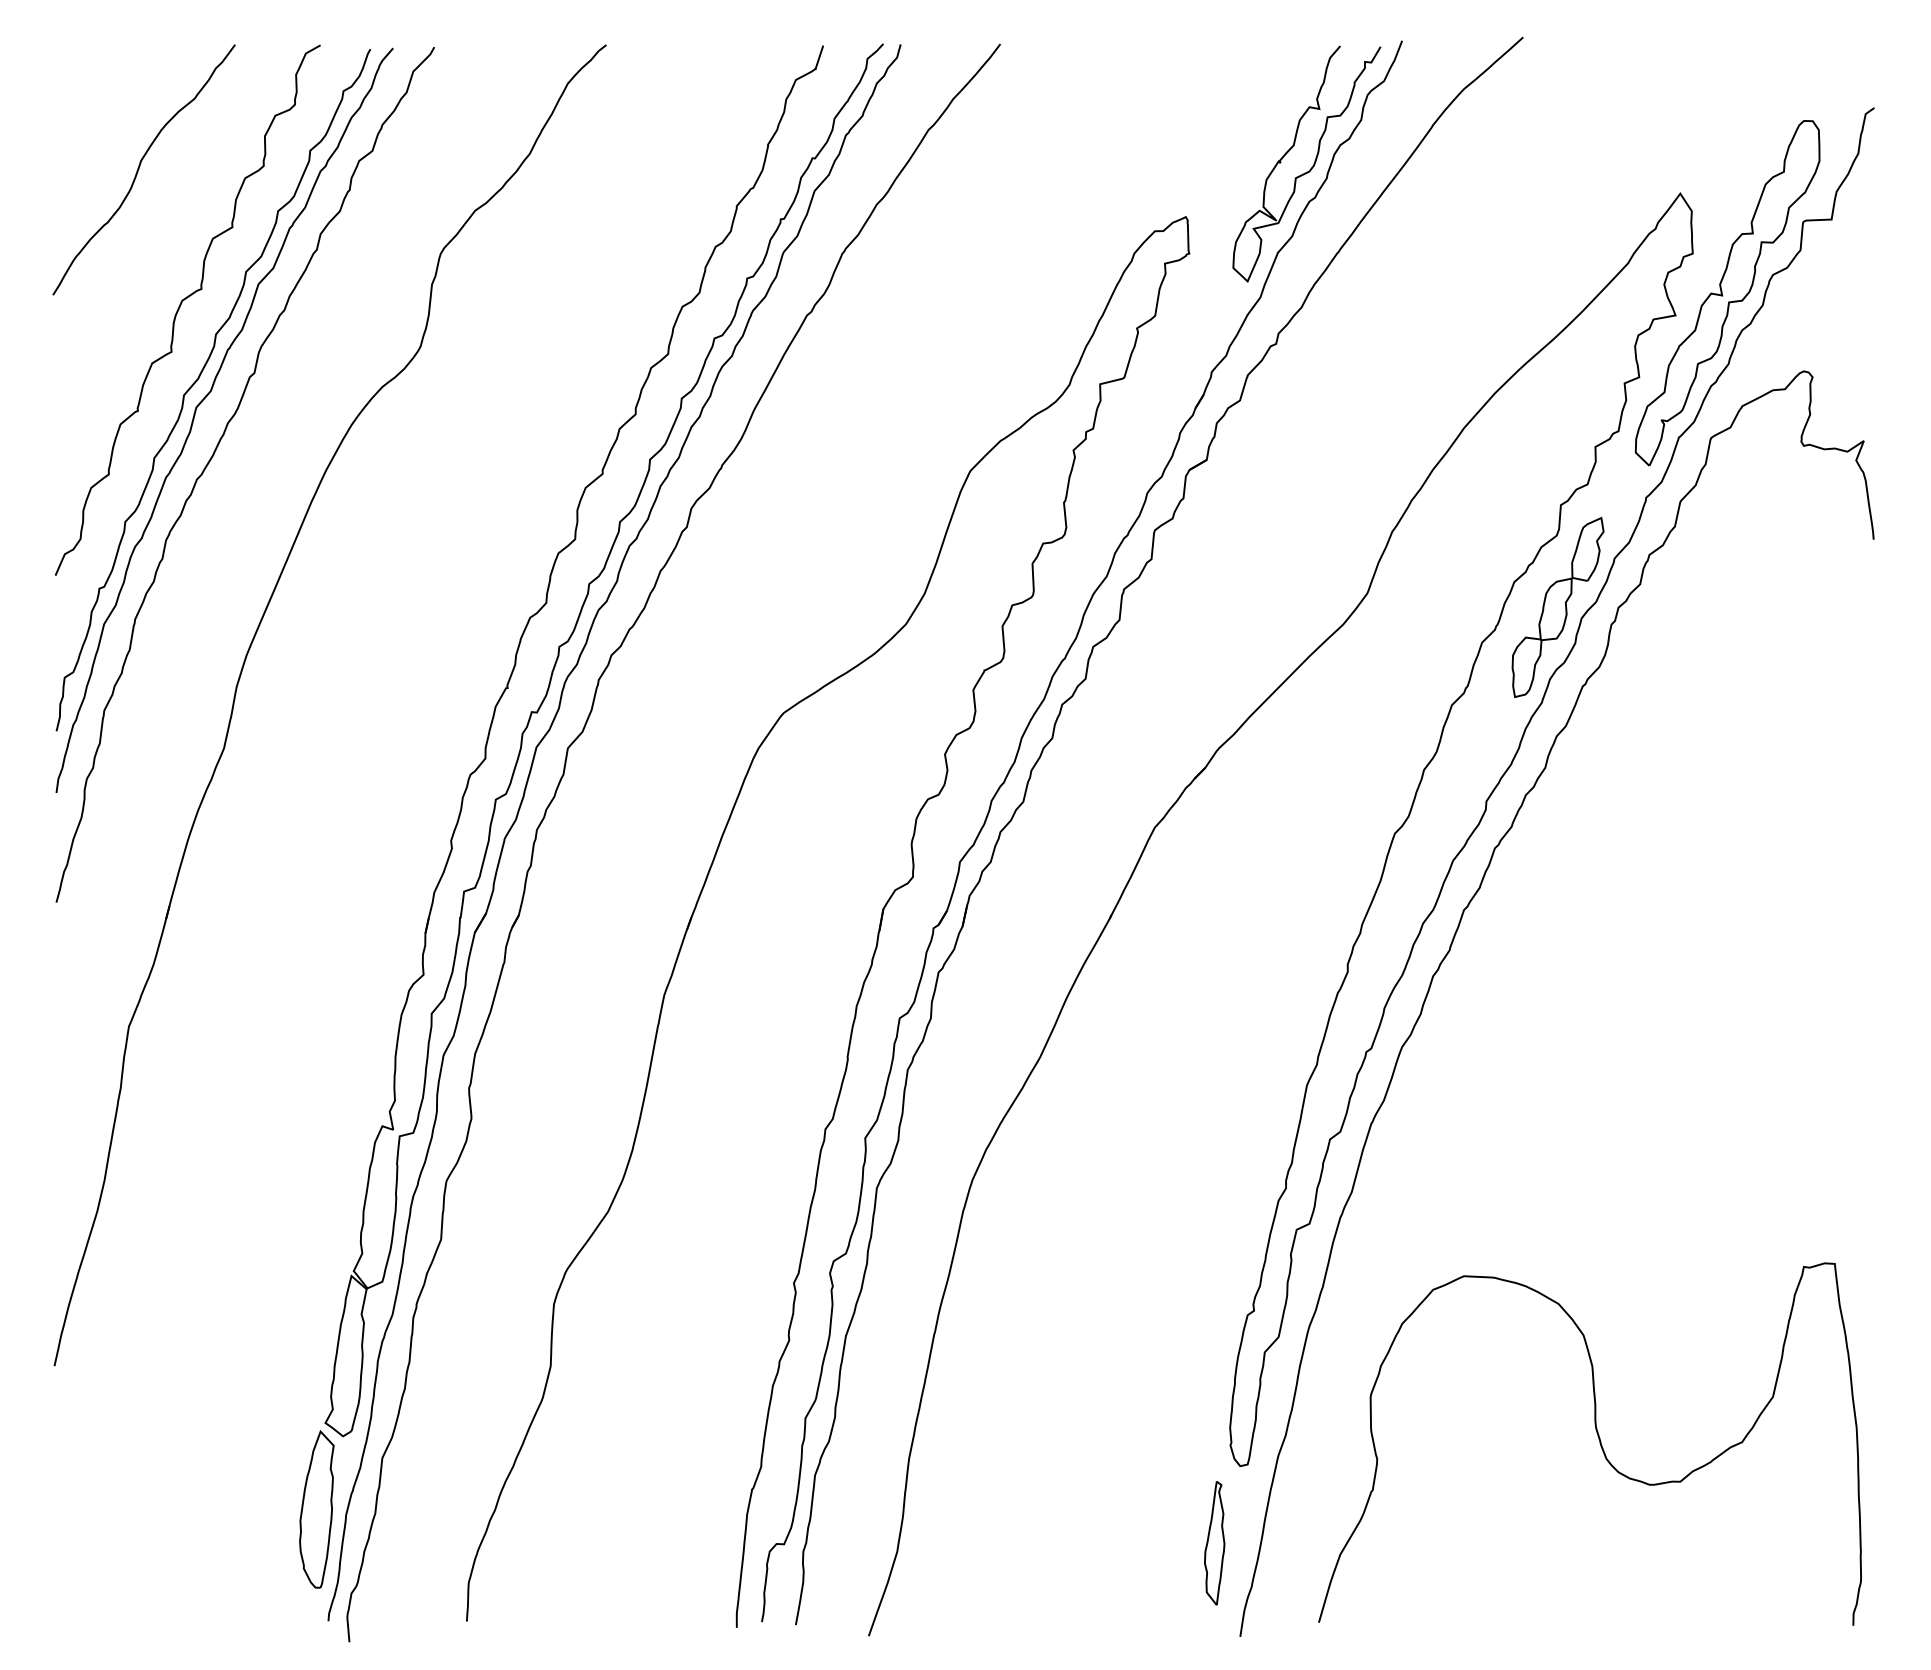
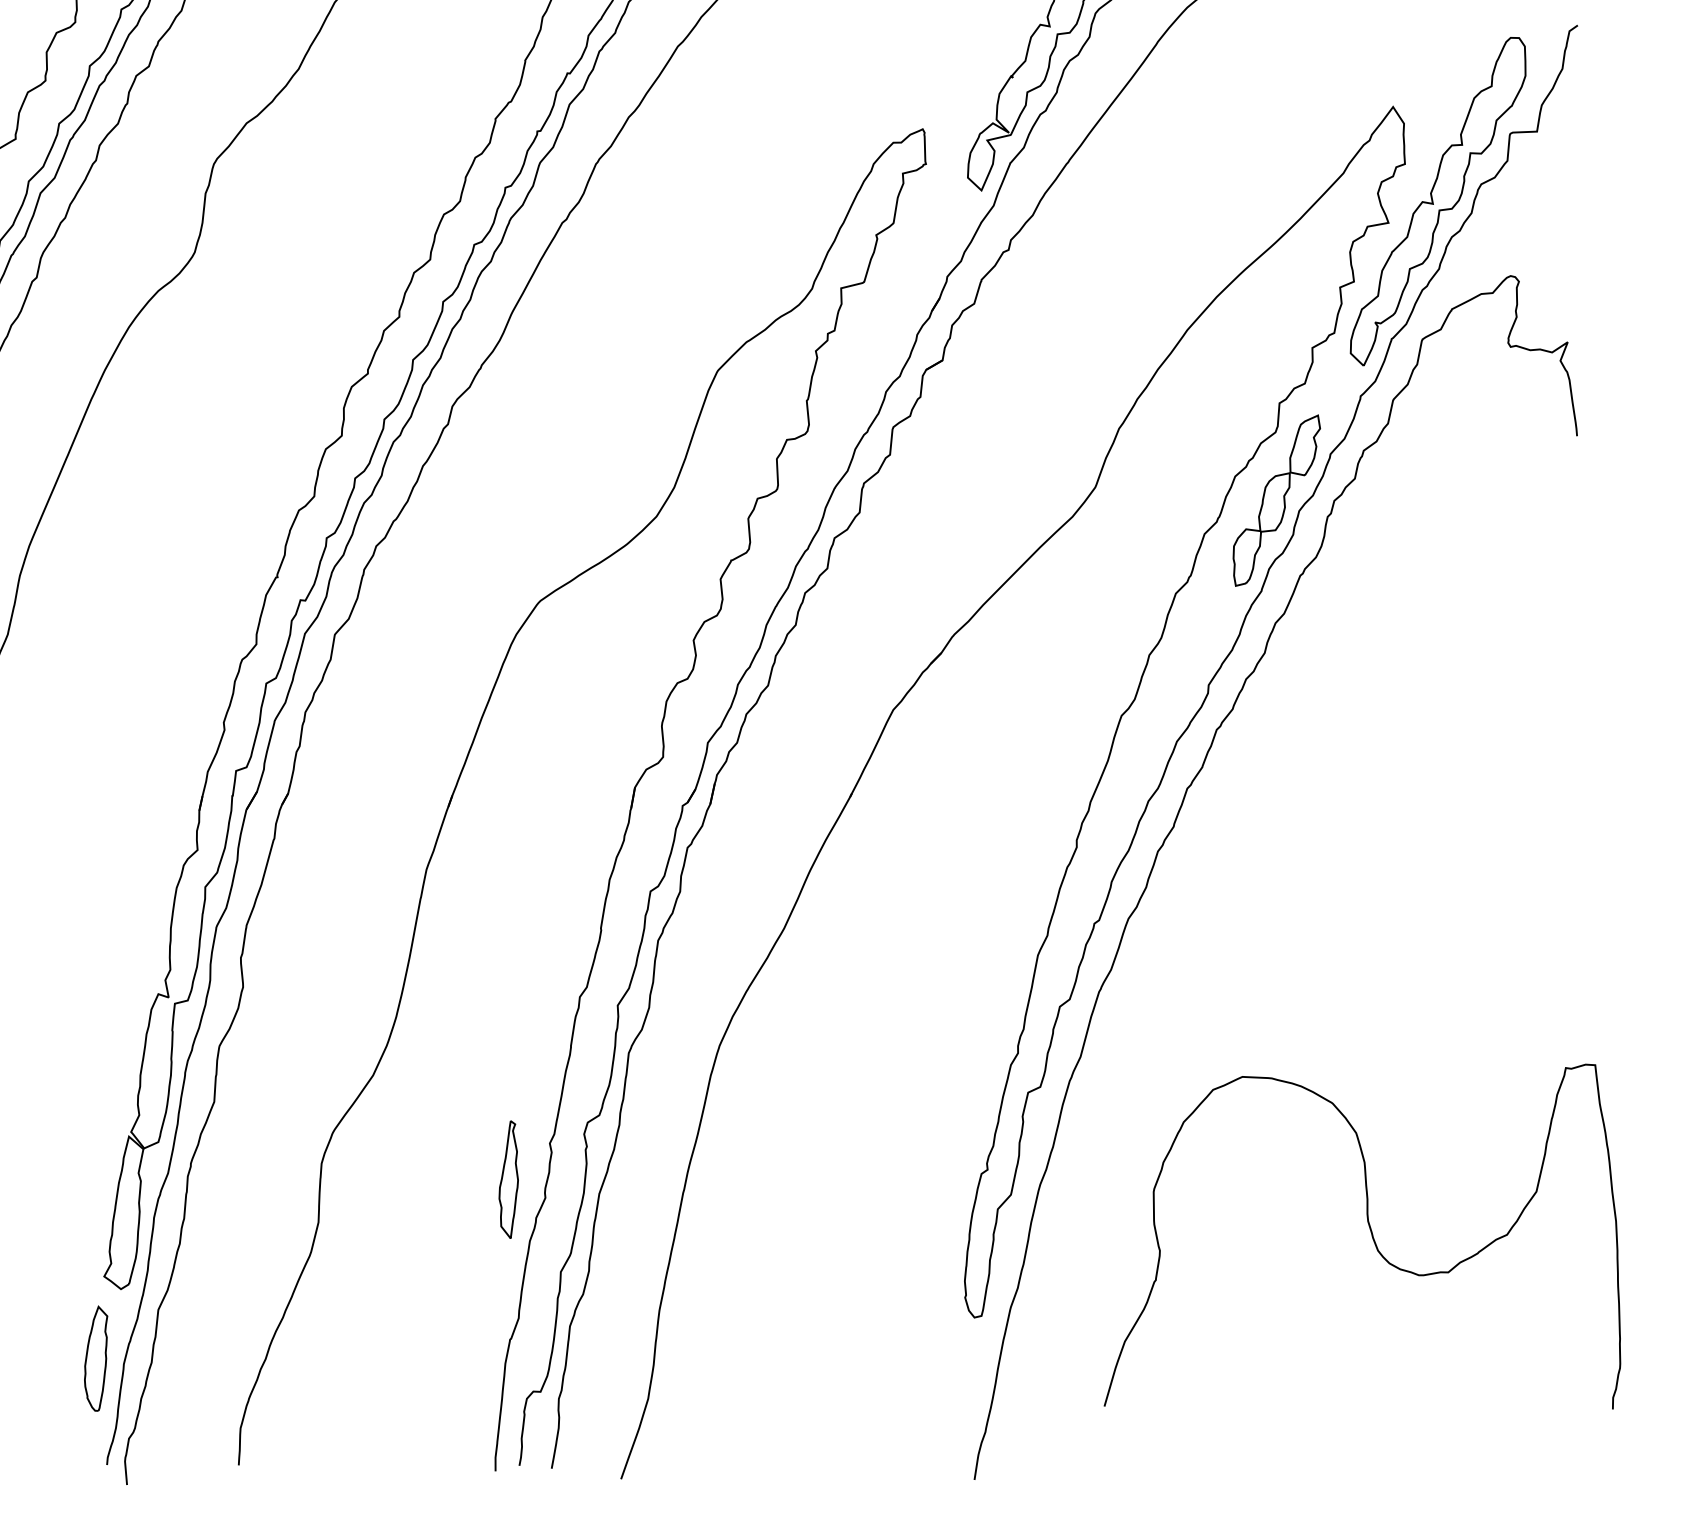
curve: (1598, 1439) -> (1370, 1232), moved
part: (316, 1509) -> (95, 1358), size x0.7
part: (1214, 1543) -> (508, 1179), moved

